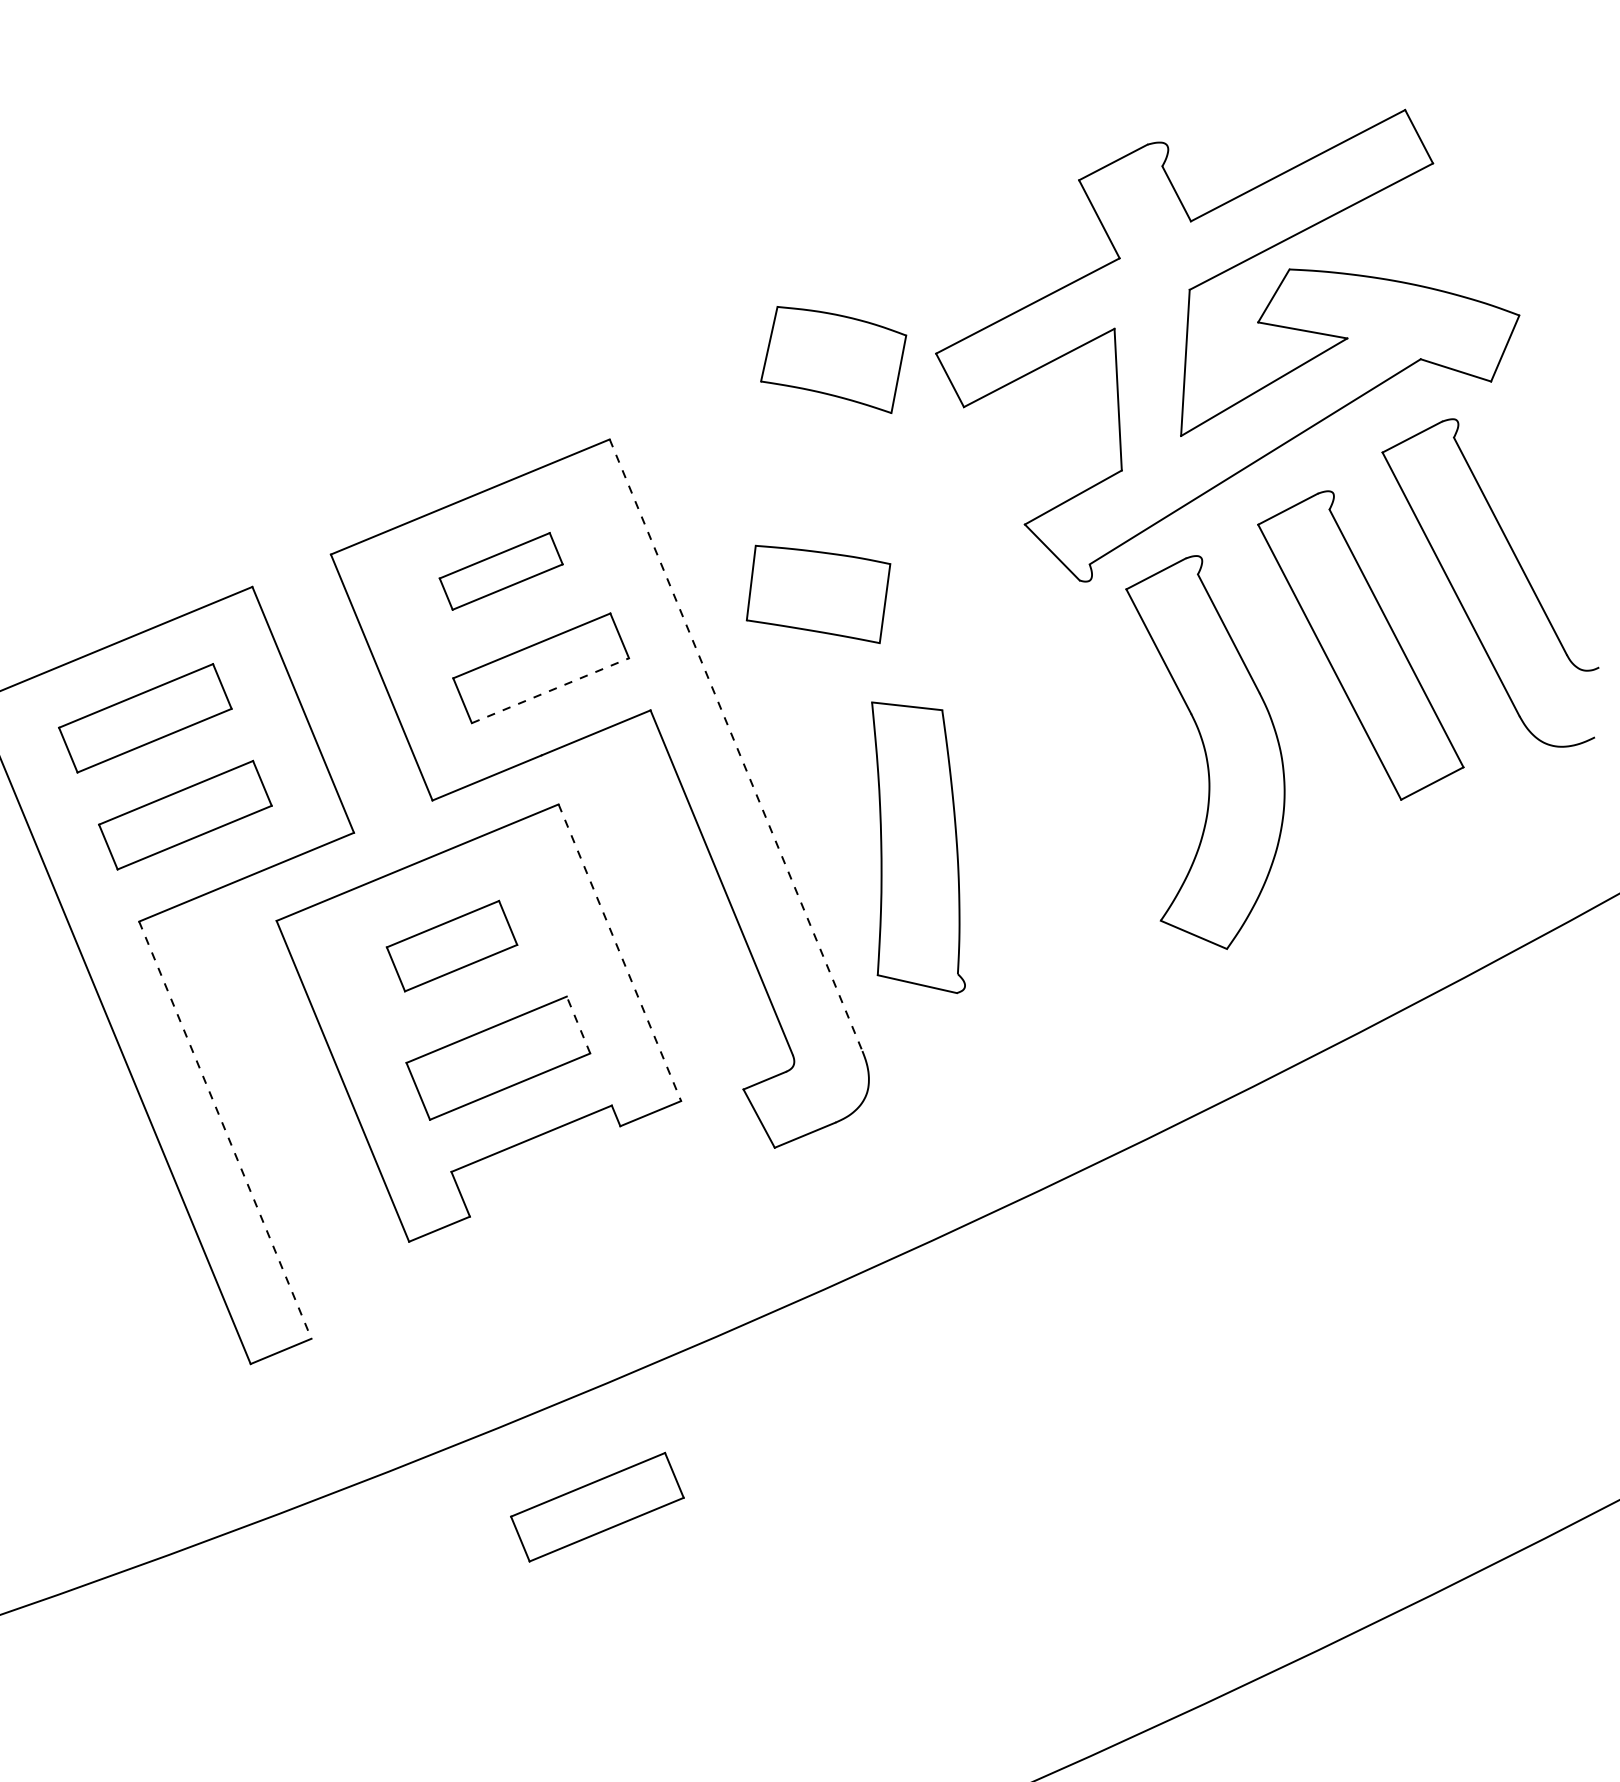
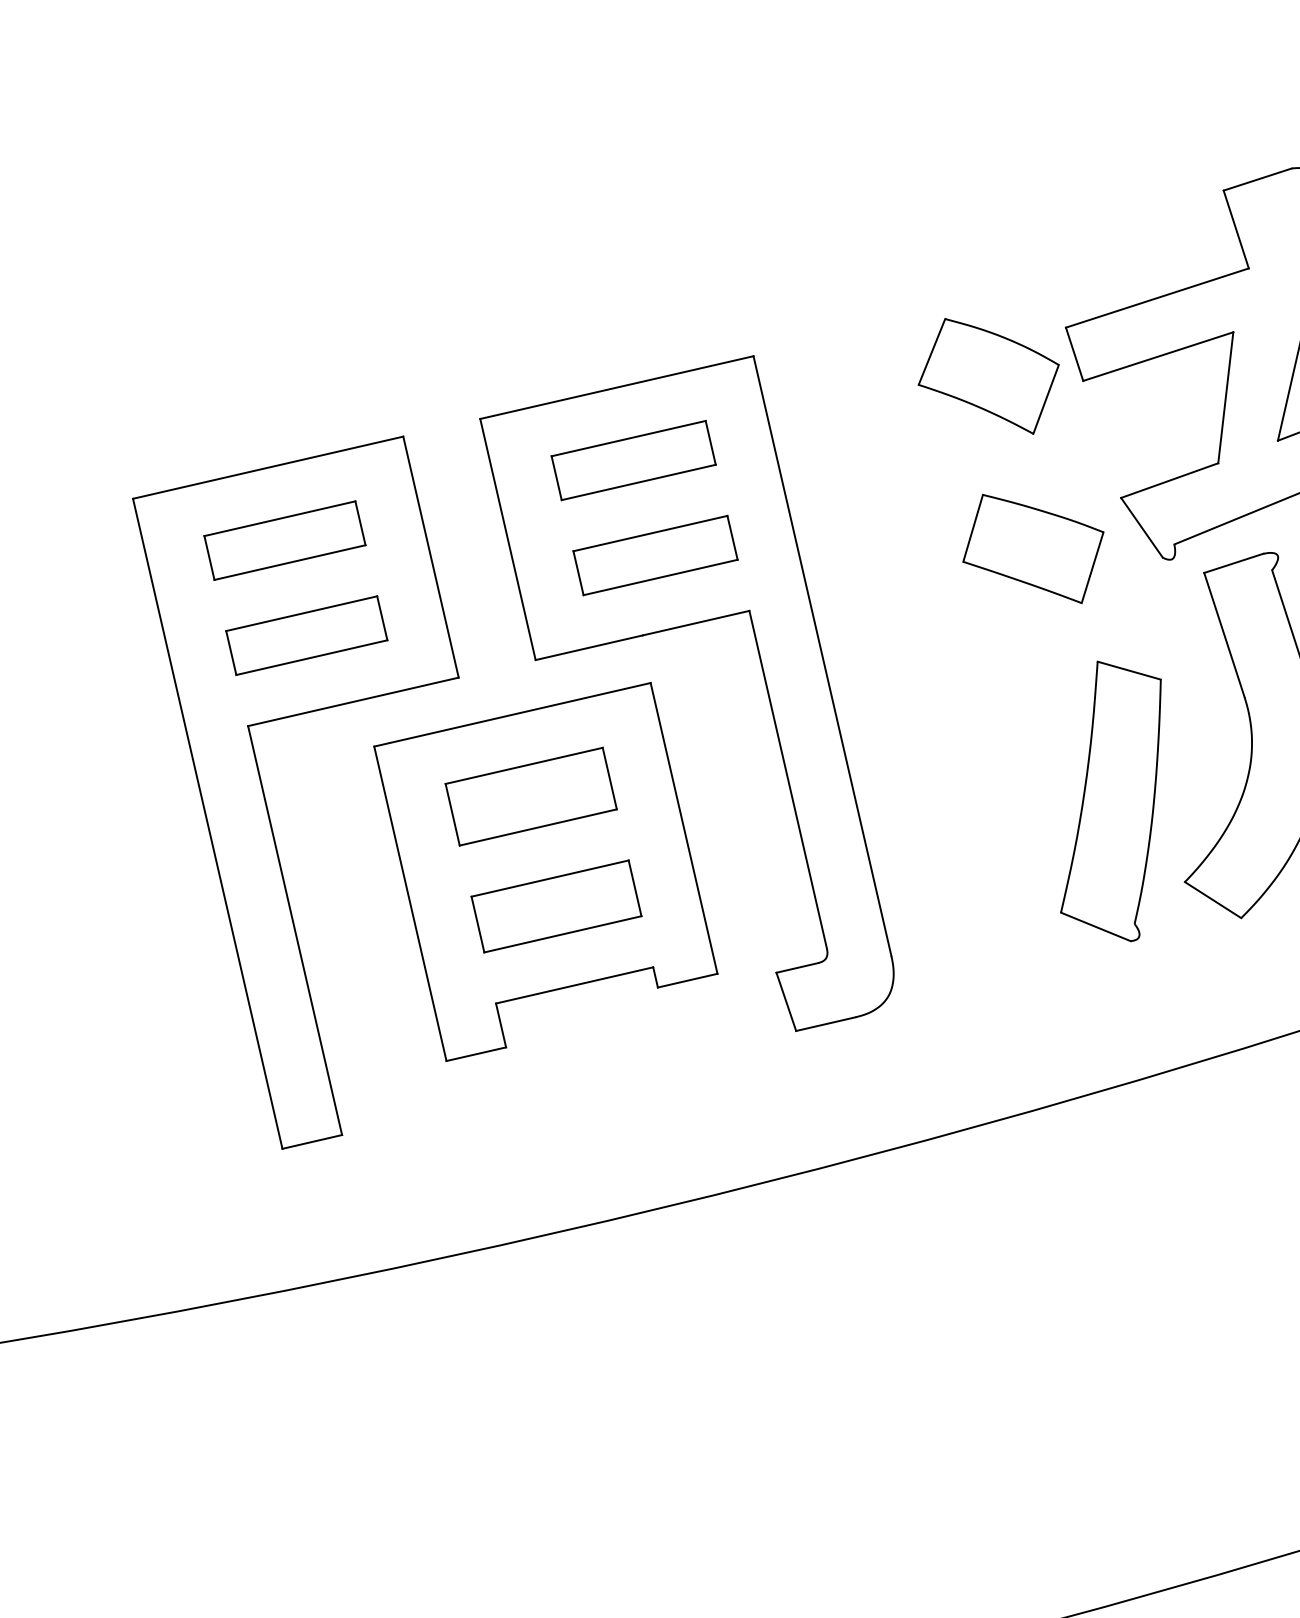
part: (833, 359) -> (988, 375), moved
part: (501, 571) -> (634, 460), size x1.43
part: (818, 593) -> (1033, 548), moved
line: (550, 690) -> (660, 577), dashed -> solid
line: (736, 745) -> (822, 656), dashed -> solid
part: (918, 847) -> (1117, 801), moved
part: (451, 945) -> (530, 795), size x1.43
line: (620, 953) -> (684, 829), dashed -> solid
line: (578, 1025) -> (634, 888), dashed -> solid
line: (225, 1130) -> (295, 930), dashed -> solid
part: (597, 1506) -> (578, 1332), removed

